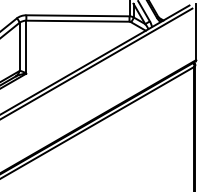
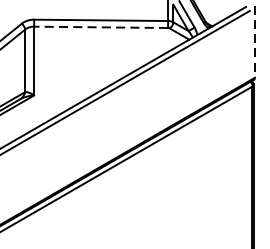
line: (77, 21) -> (100, 27), solid -> dashed
line: (196, 32) -> (255, 42), solid -> dashed

